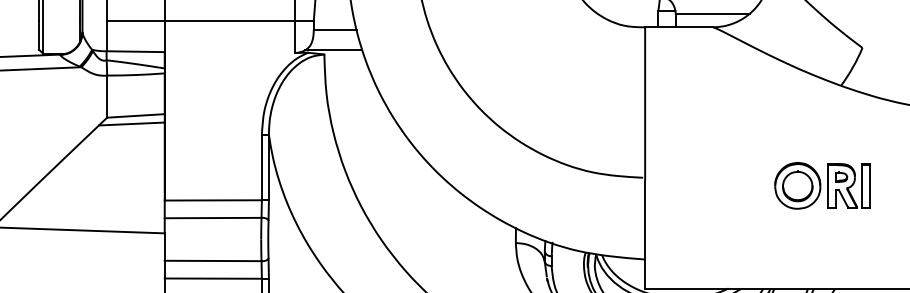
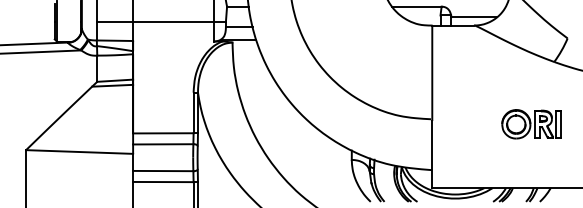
part: (822, 186) -> (531, 124), moved

